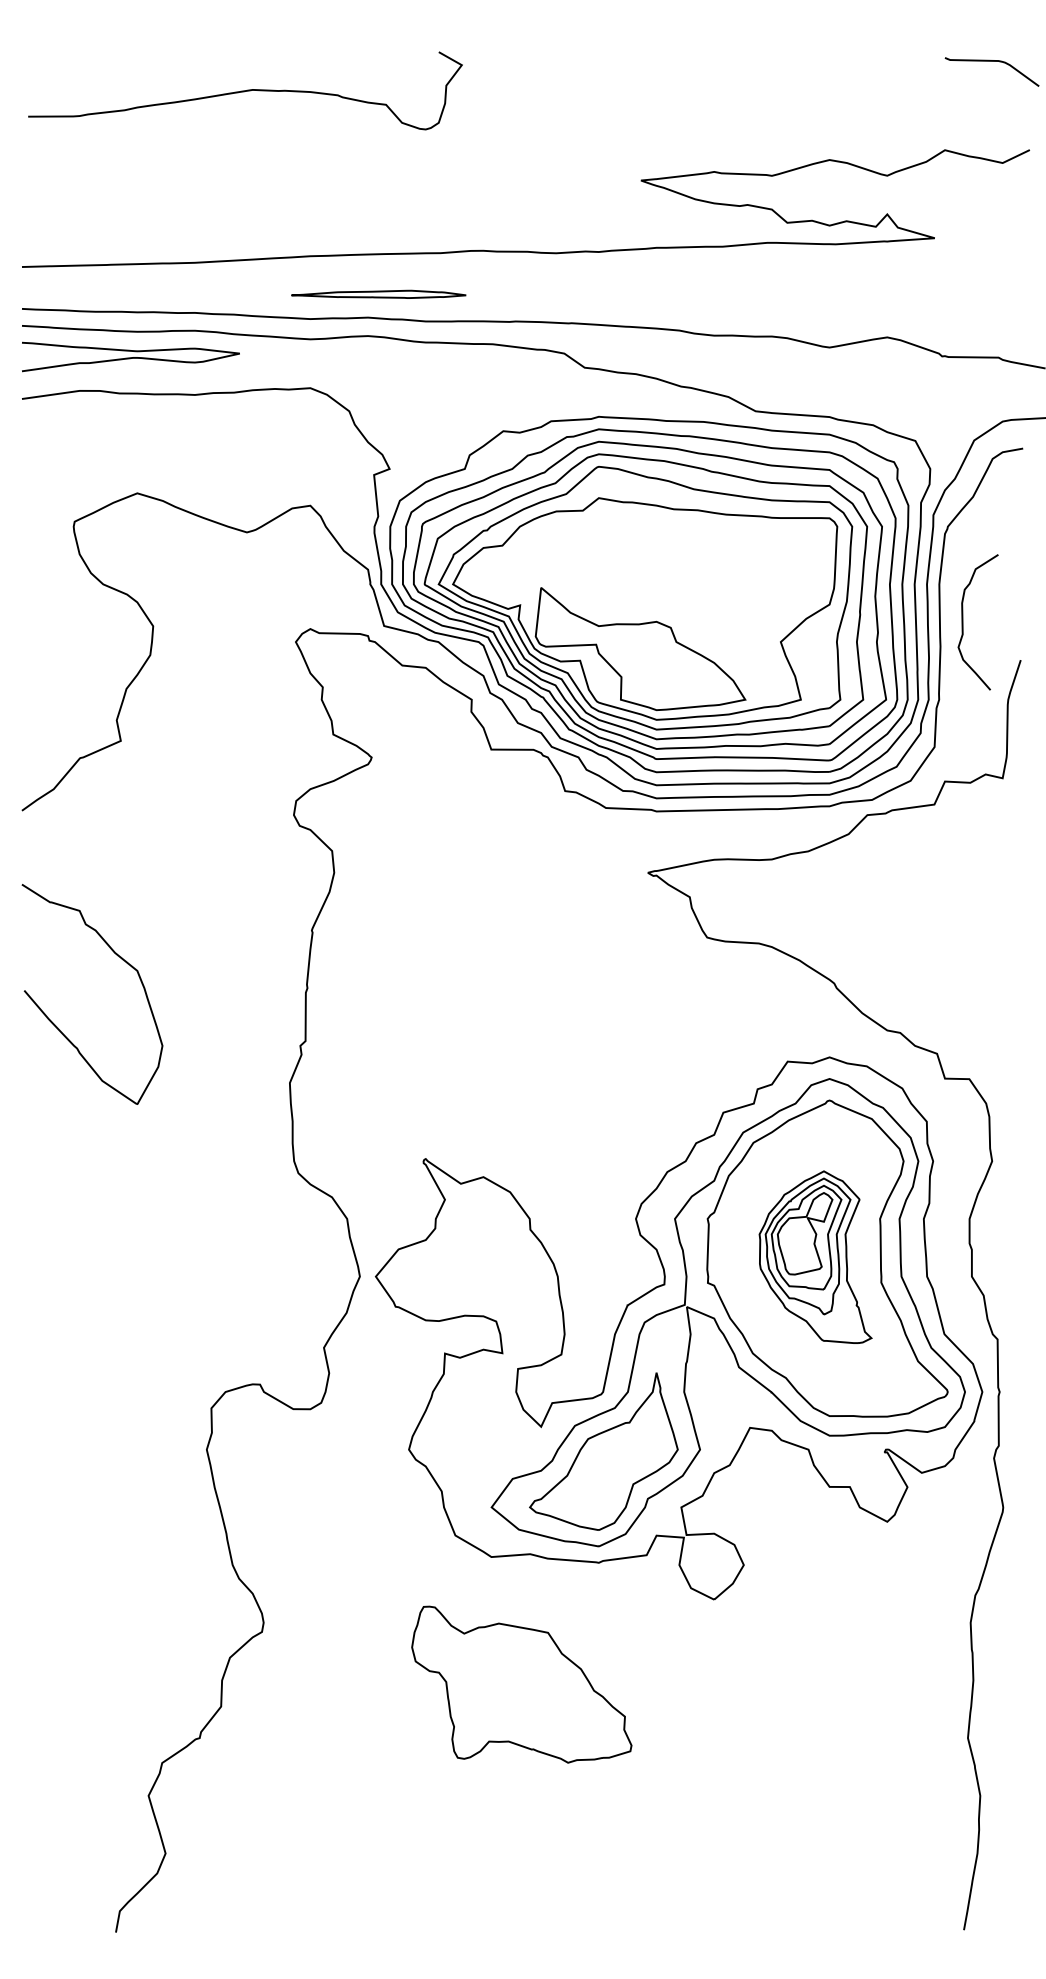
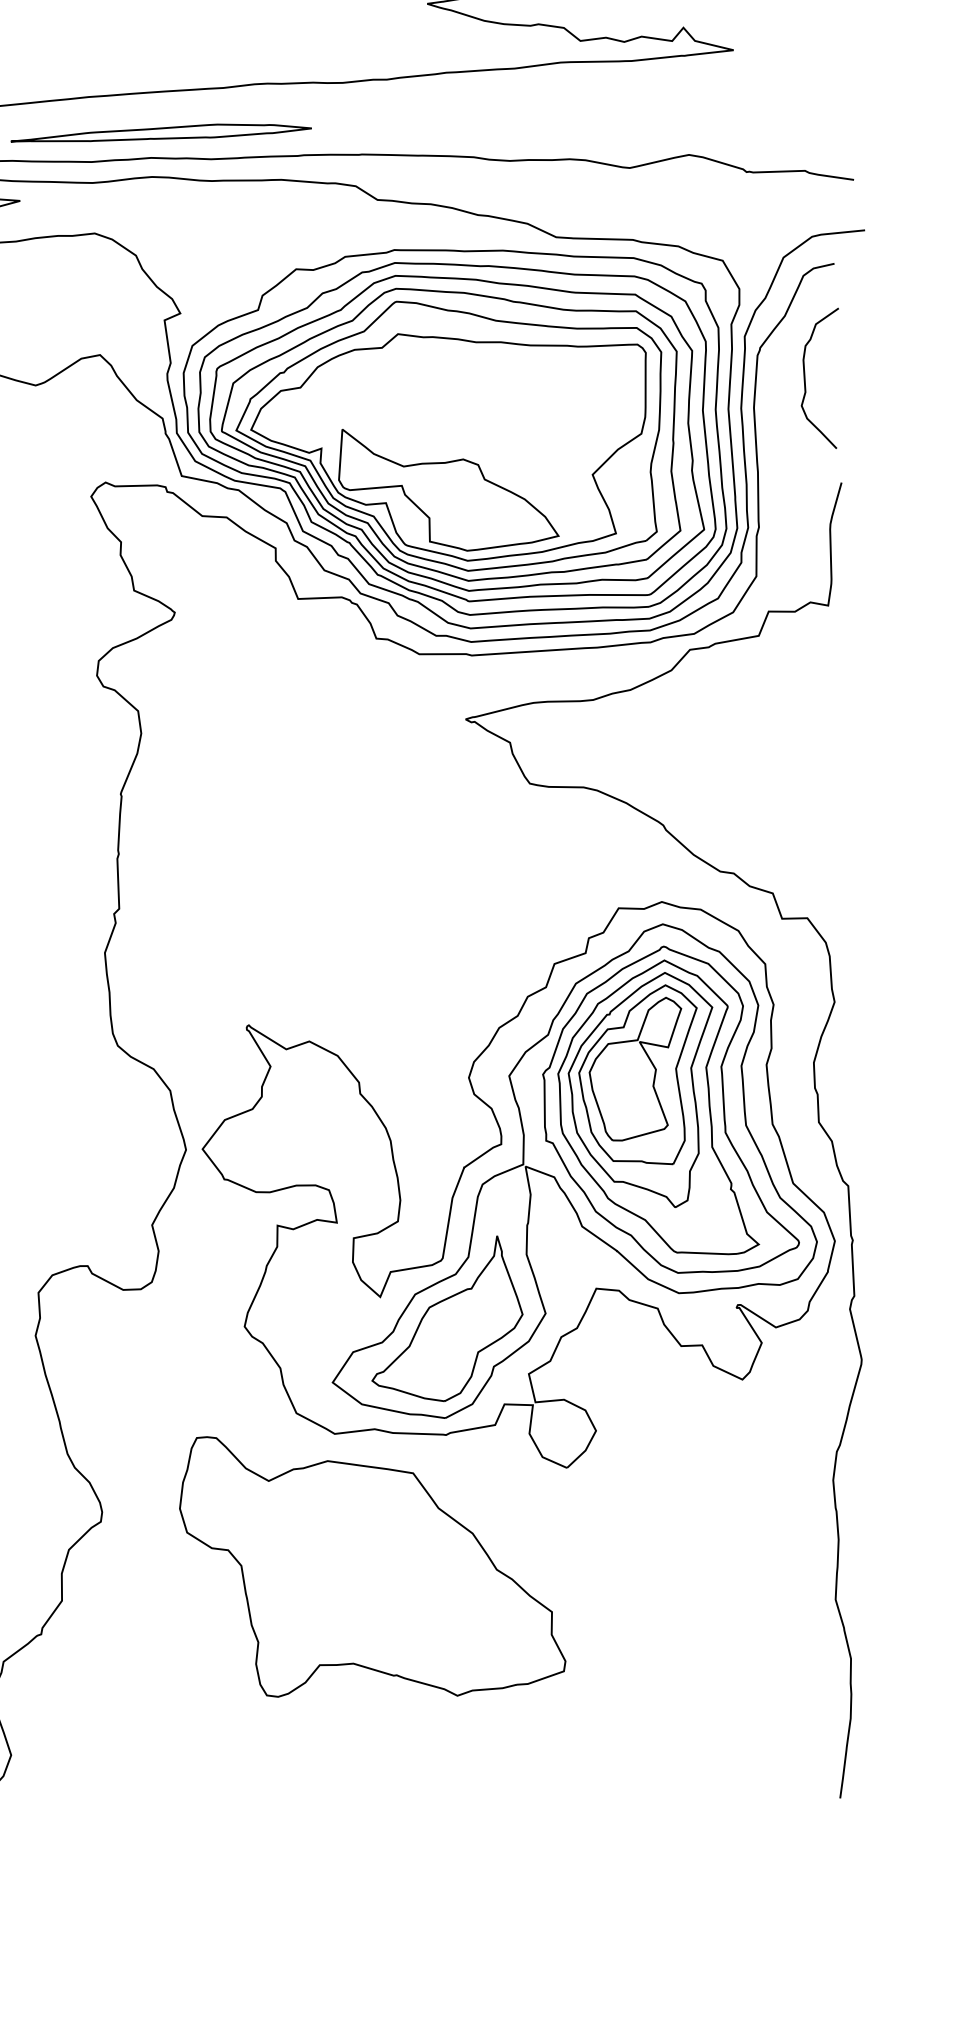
part: (378, 294) -> (160, 133), size x1.67
curve: (963, 622) -> (805, 379), moved
part: (815, 1257) -> (656, 1109), size x1.67
part: (521, 1684) -> (371, 1564), size x1.67

